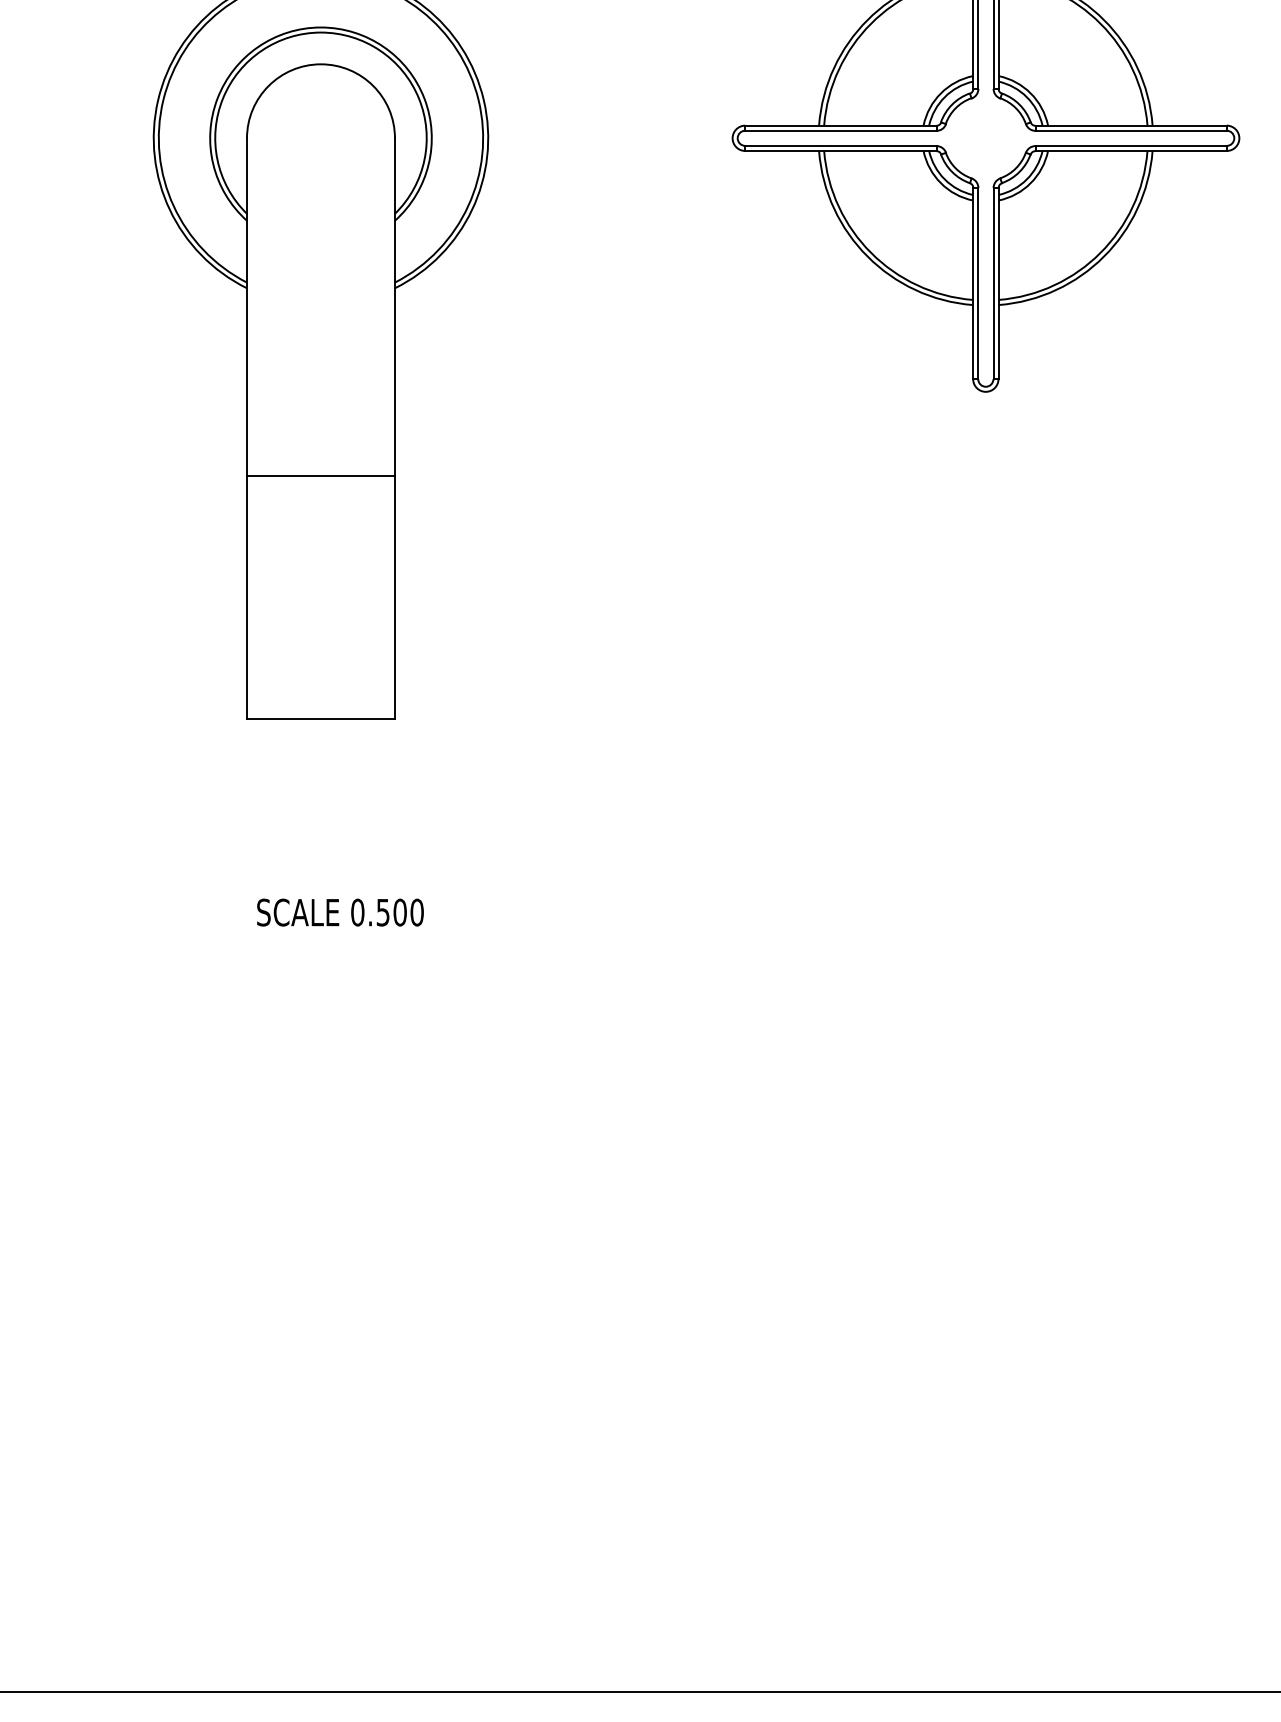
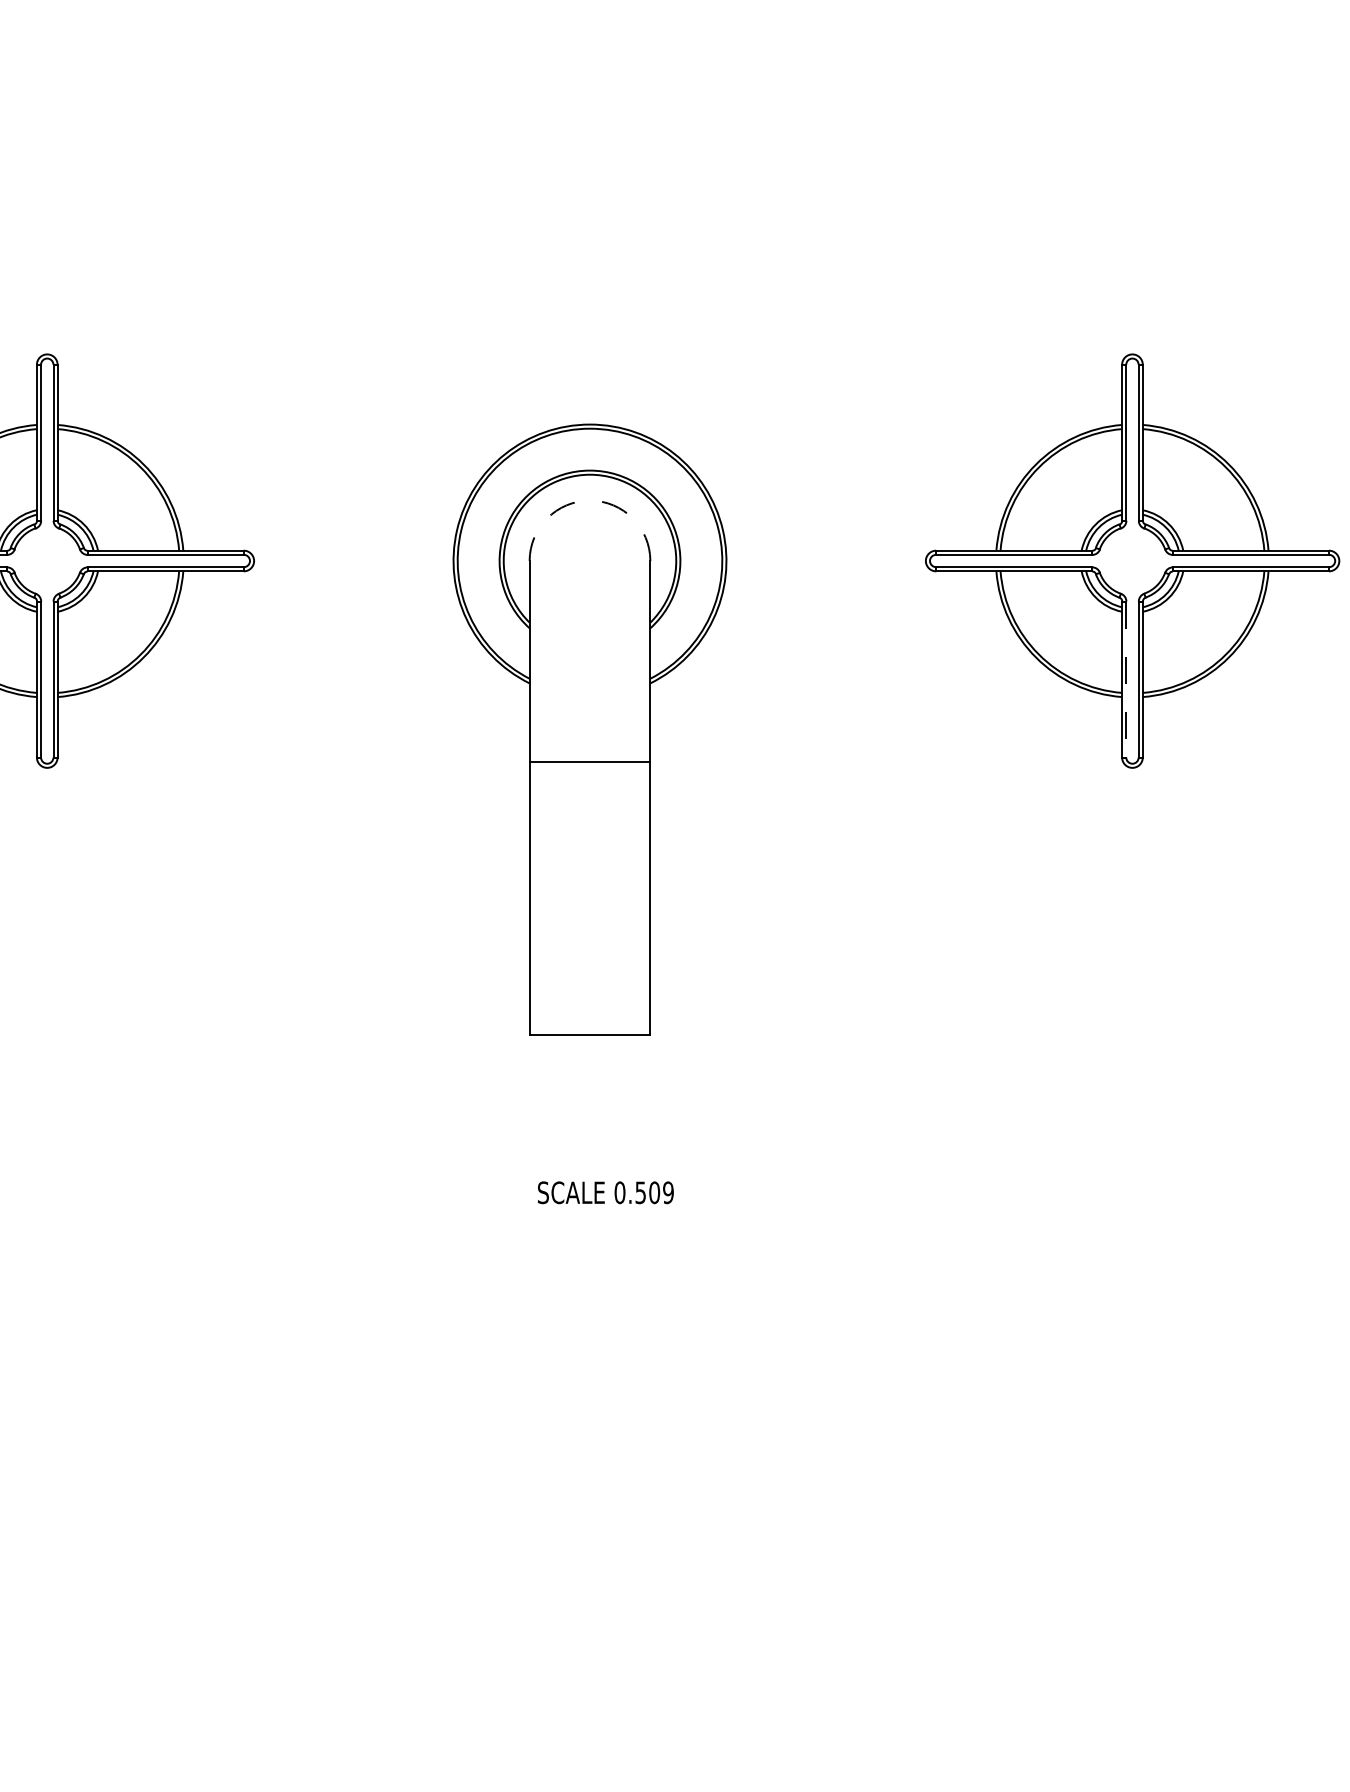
arc: (321, 64) -> (590, 500), solid -> dashed
line: (978, 284) -> (1126, 680), solid -> dashed
line: (320, 475) -> (589, 761), moved
text: (417, 912) -> (668, 1192), 0.500 -> 0.509

